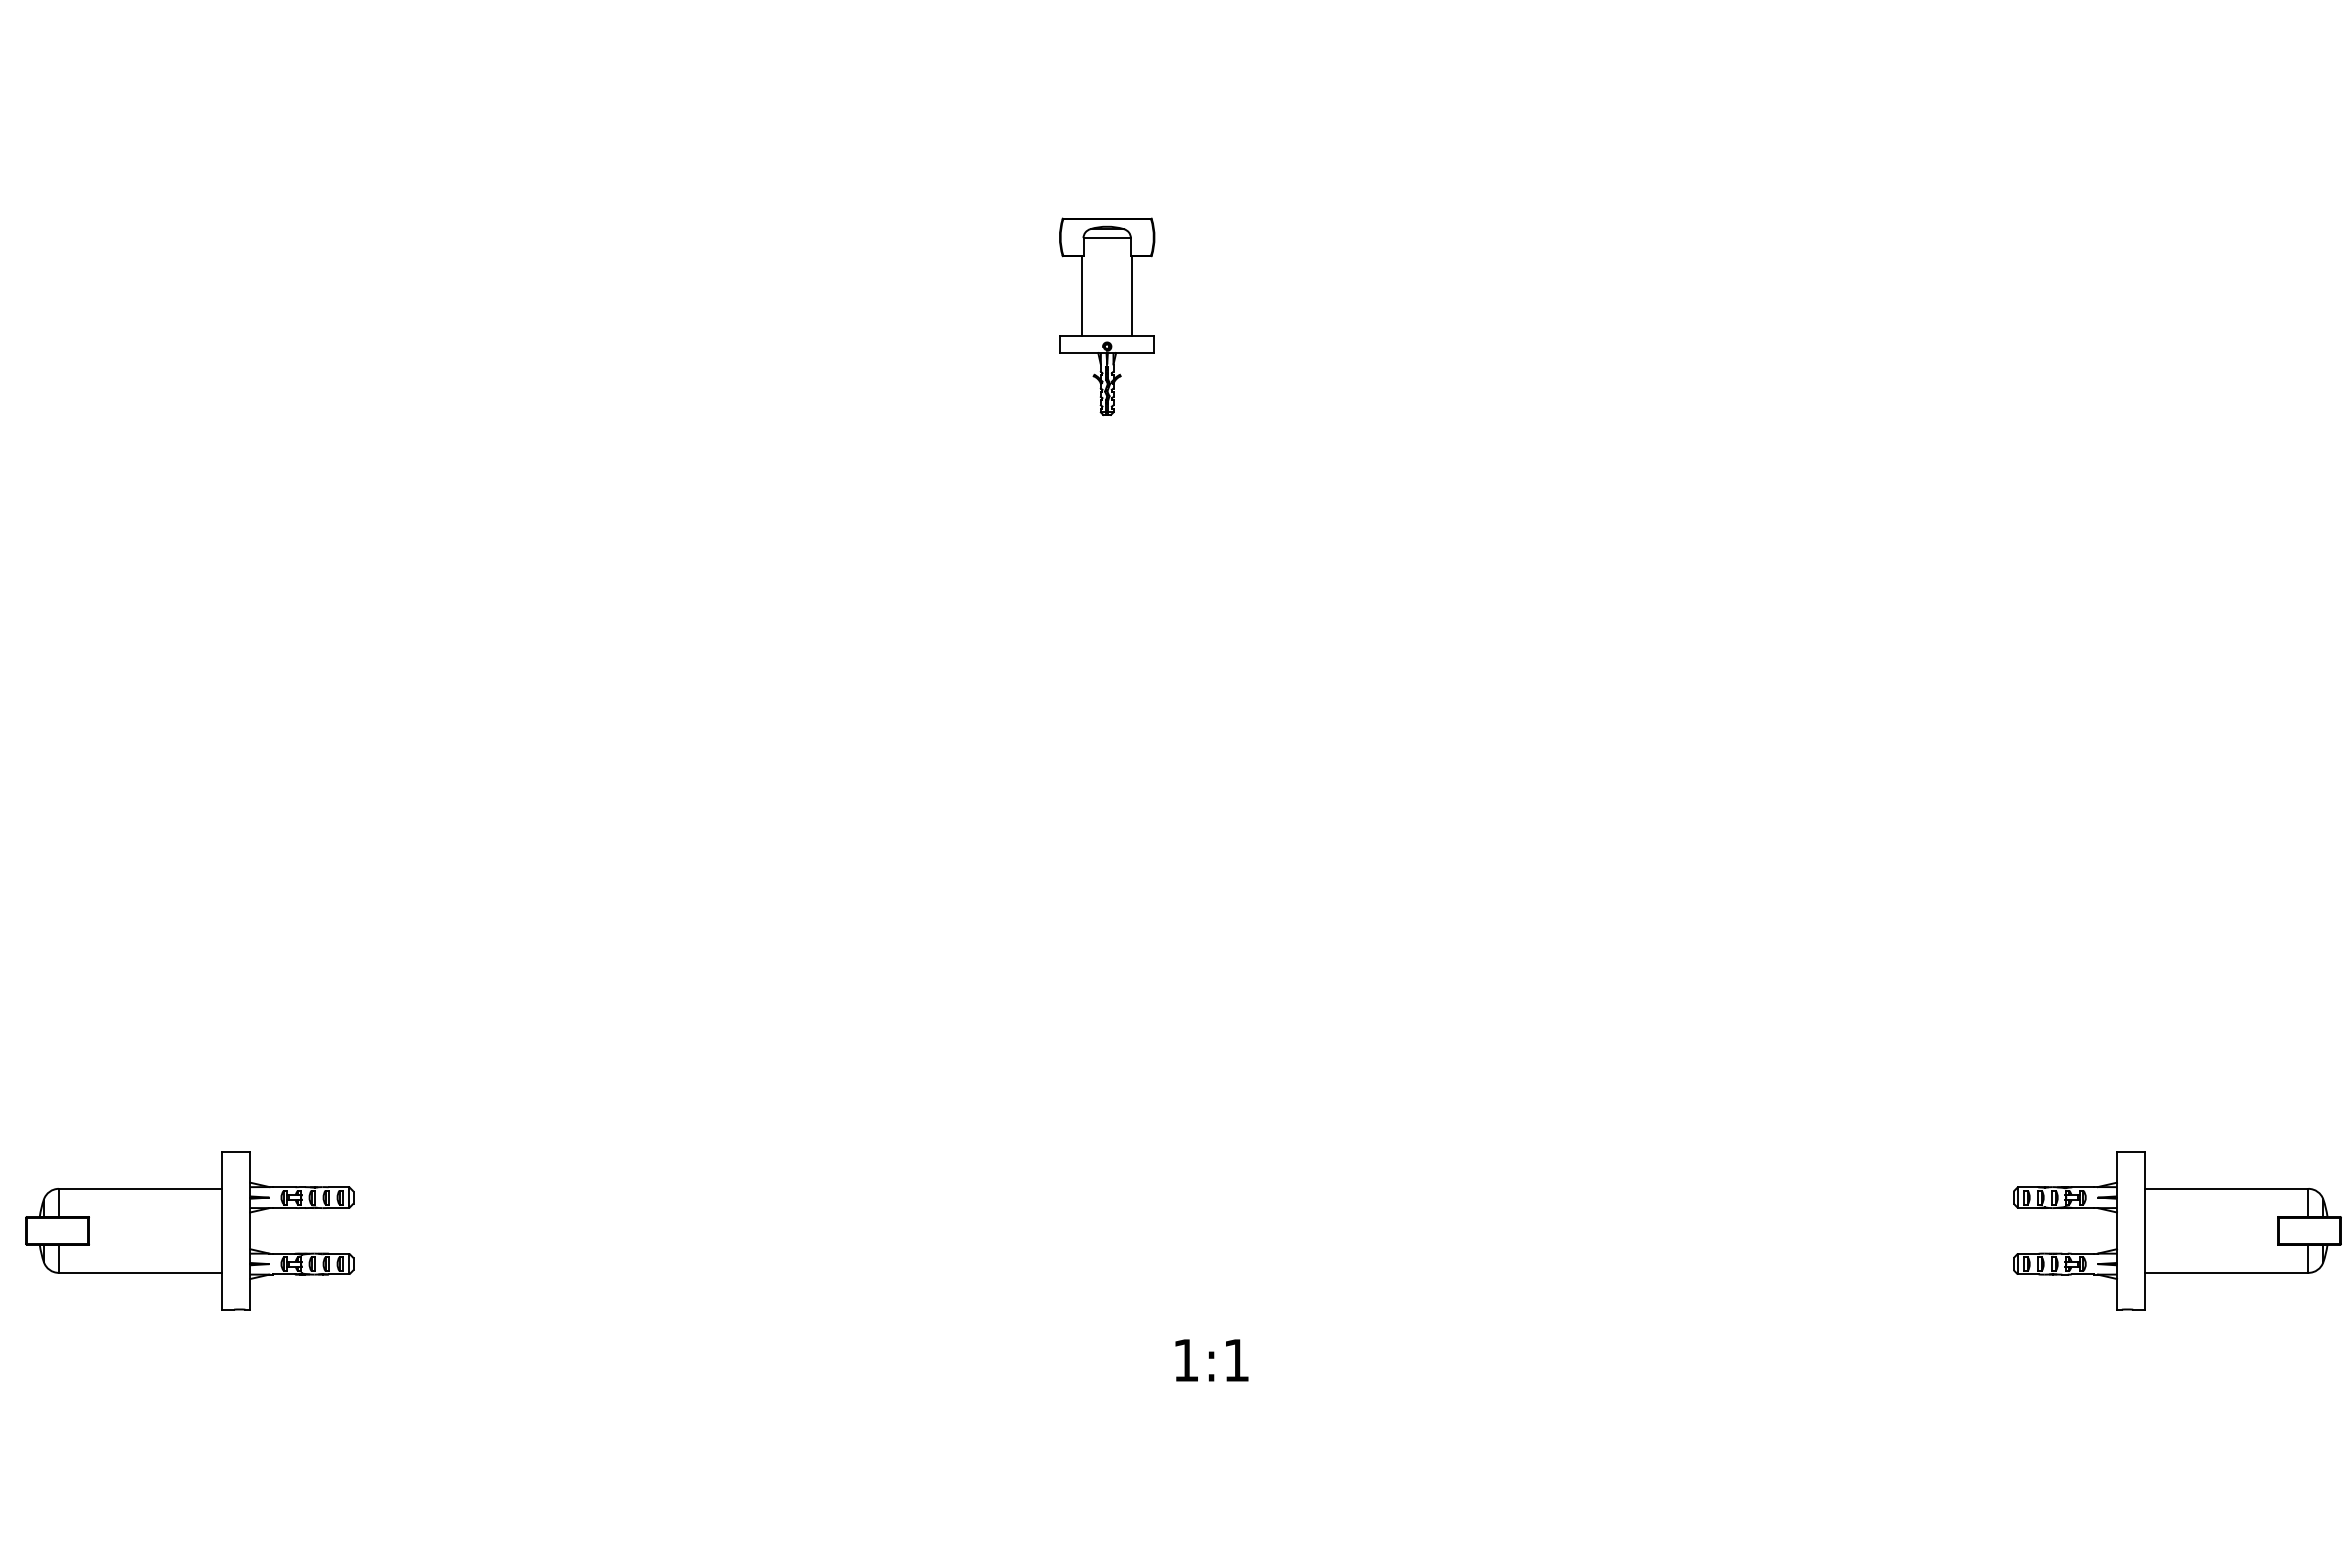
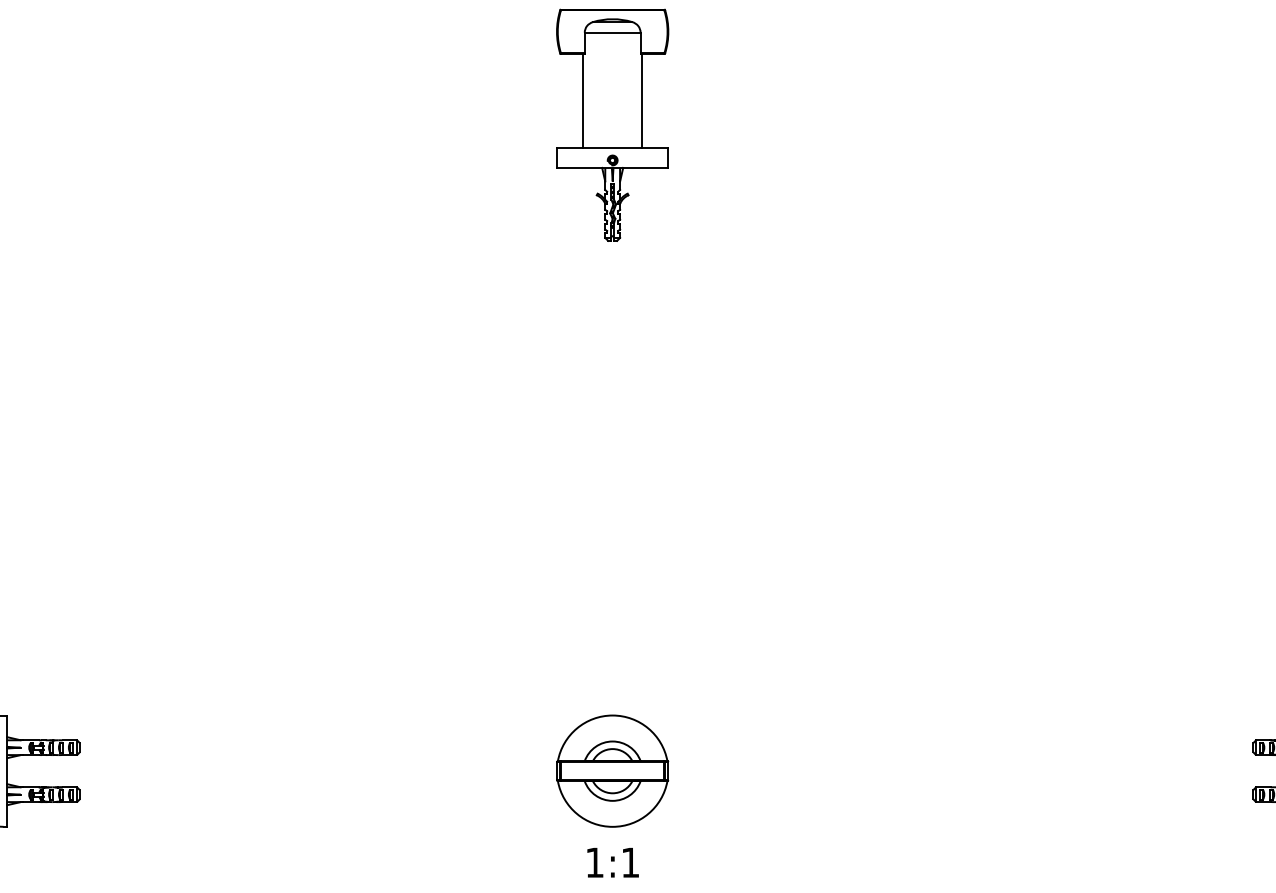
part: (1106, 316) -> (612, 125), size x1.67
part: (1106, 1230) -> (612, 770), added
text: (1211, 1360) -> (612, 862), moved

